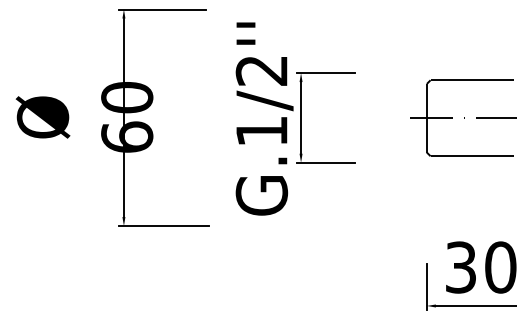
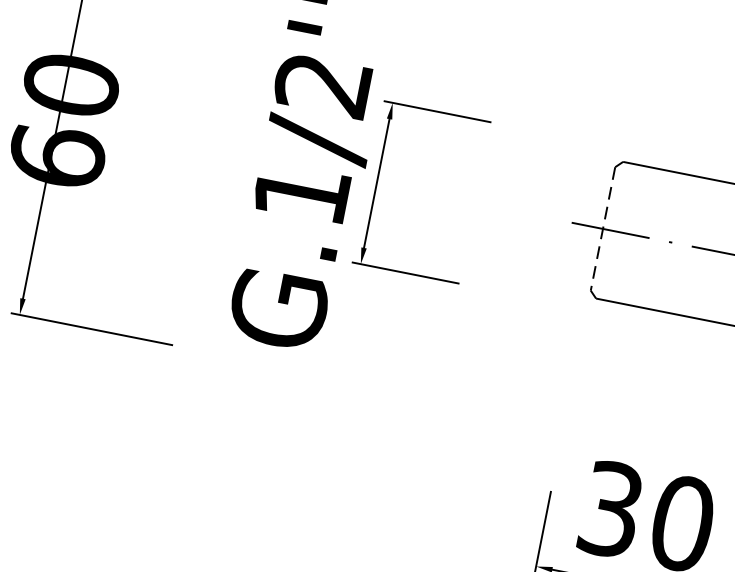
line: (426, 118) -> (602, 229), solid -> dashed

